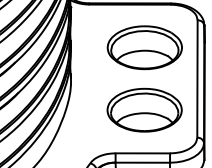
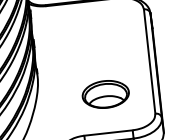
part: (144, 47) -> (99, 38), removed
part: (144, 109) -> (105, 93), size x0.7

